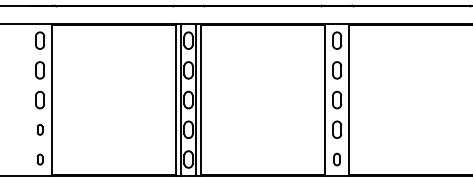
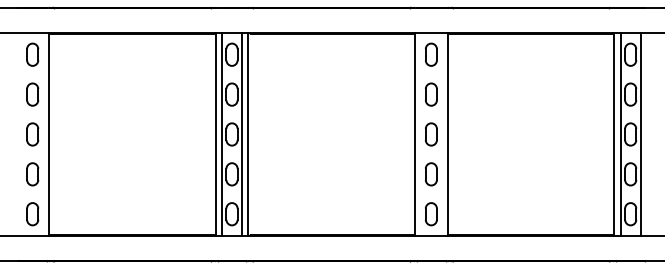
part: (39, 129) -> (32, 174), size x1.67
part: (39, 159) -> (32, 214), size x1.67
part: (336, 159) -> (430, 214), size x1.43

